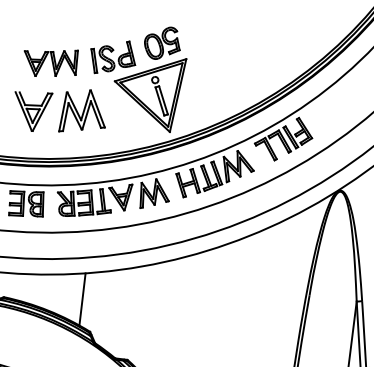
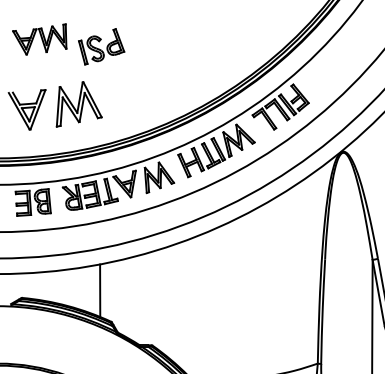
part: (50, 62) -> (39, 39), moved
part: (150, 76) -> (140, 61), removed

